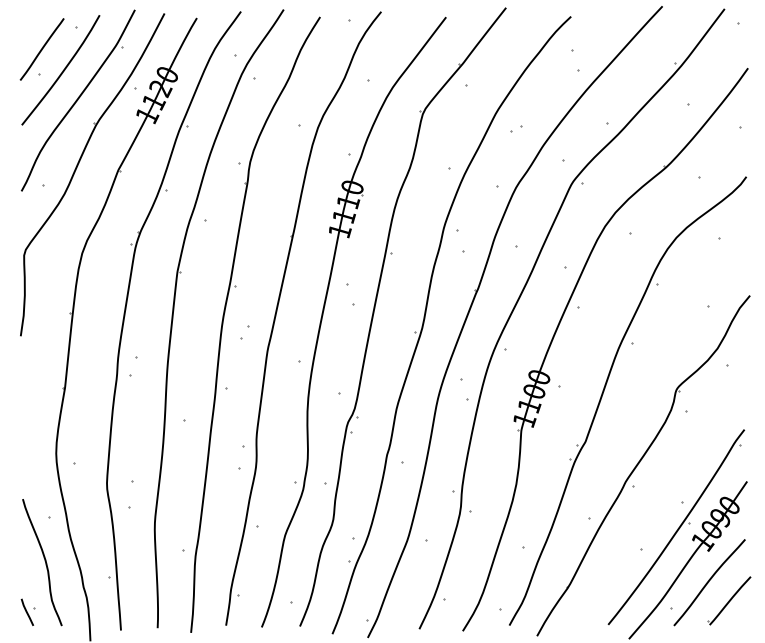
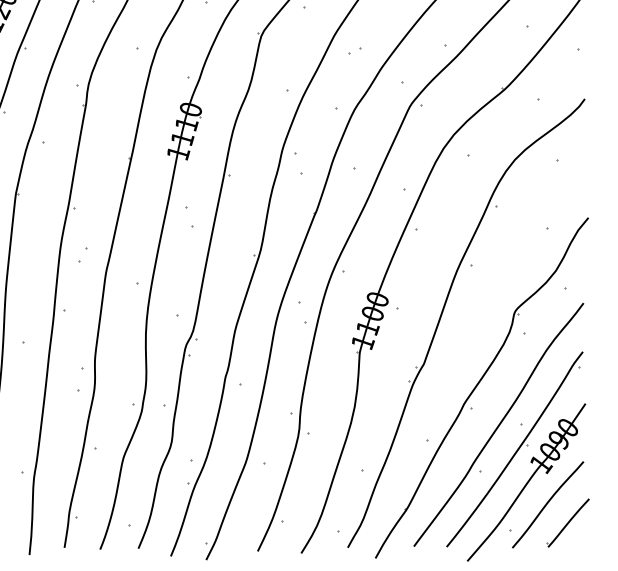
curve: (660, 502) -> (498, 424), added

